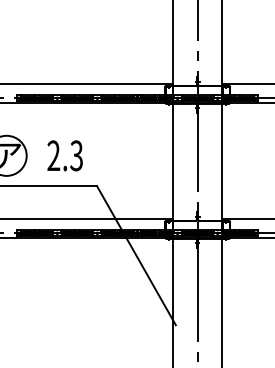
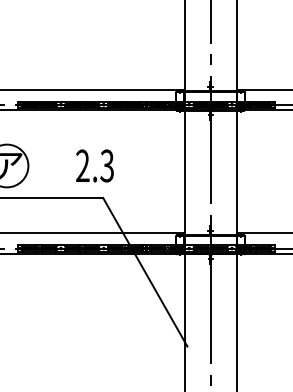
text: (64, 155) -> (94, 165), moved

